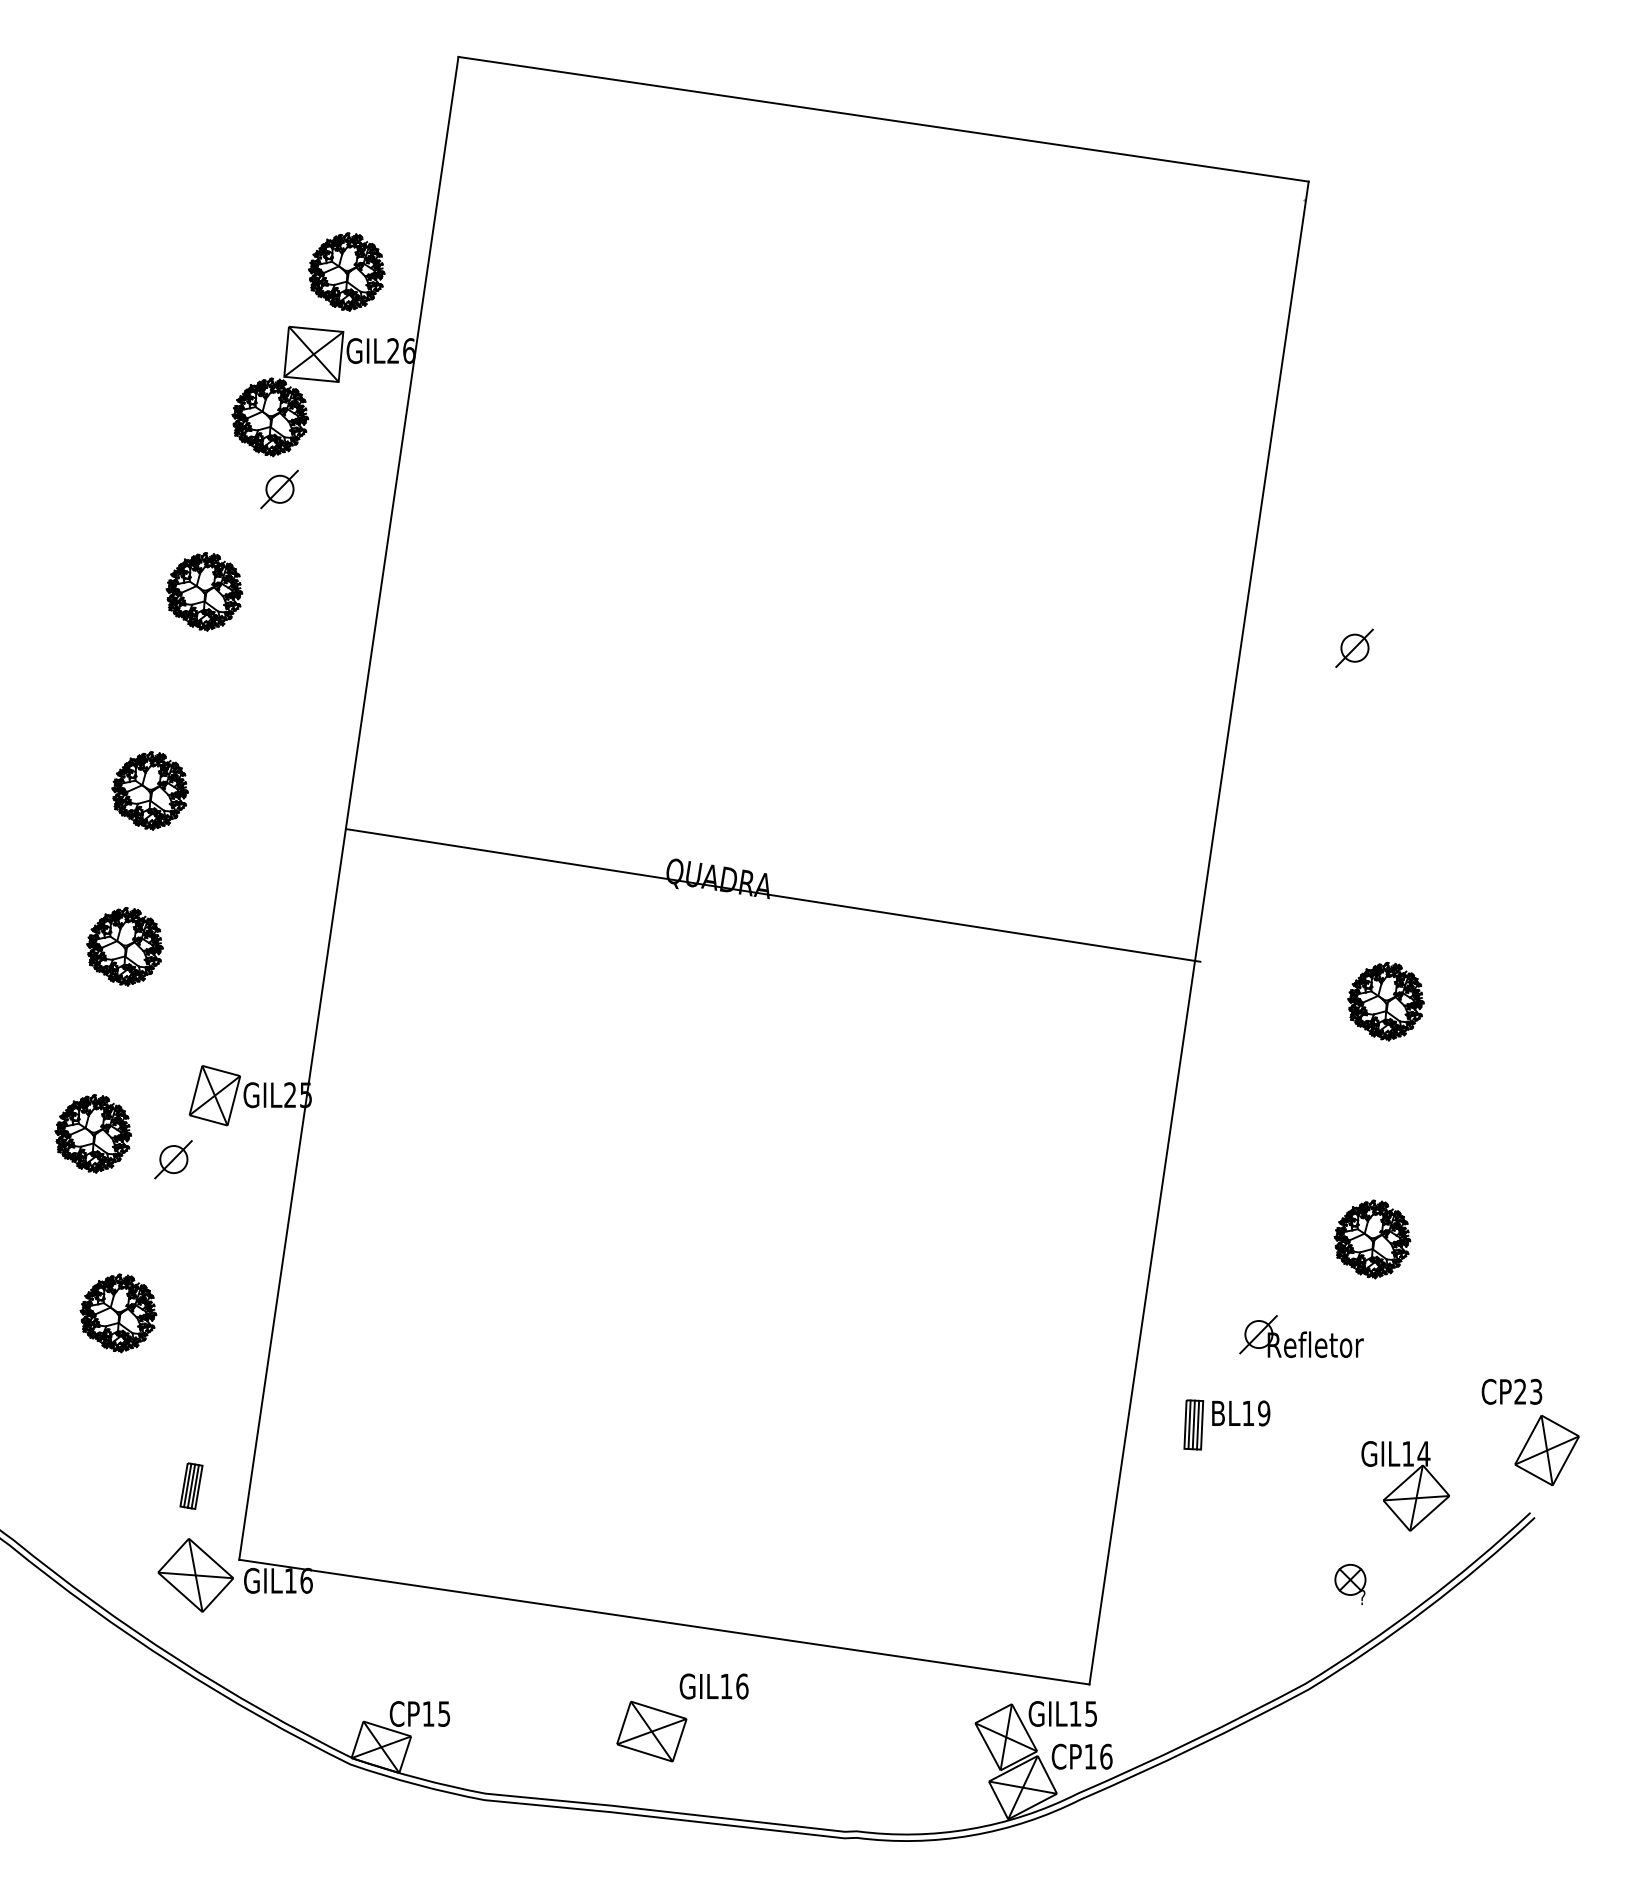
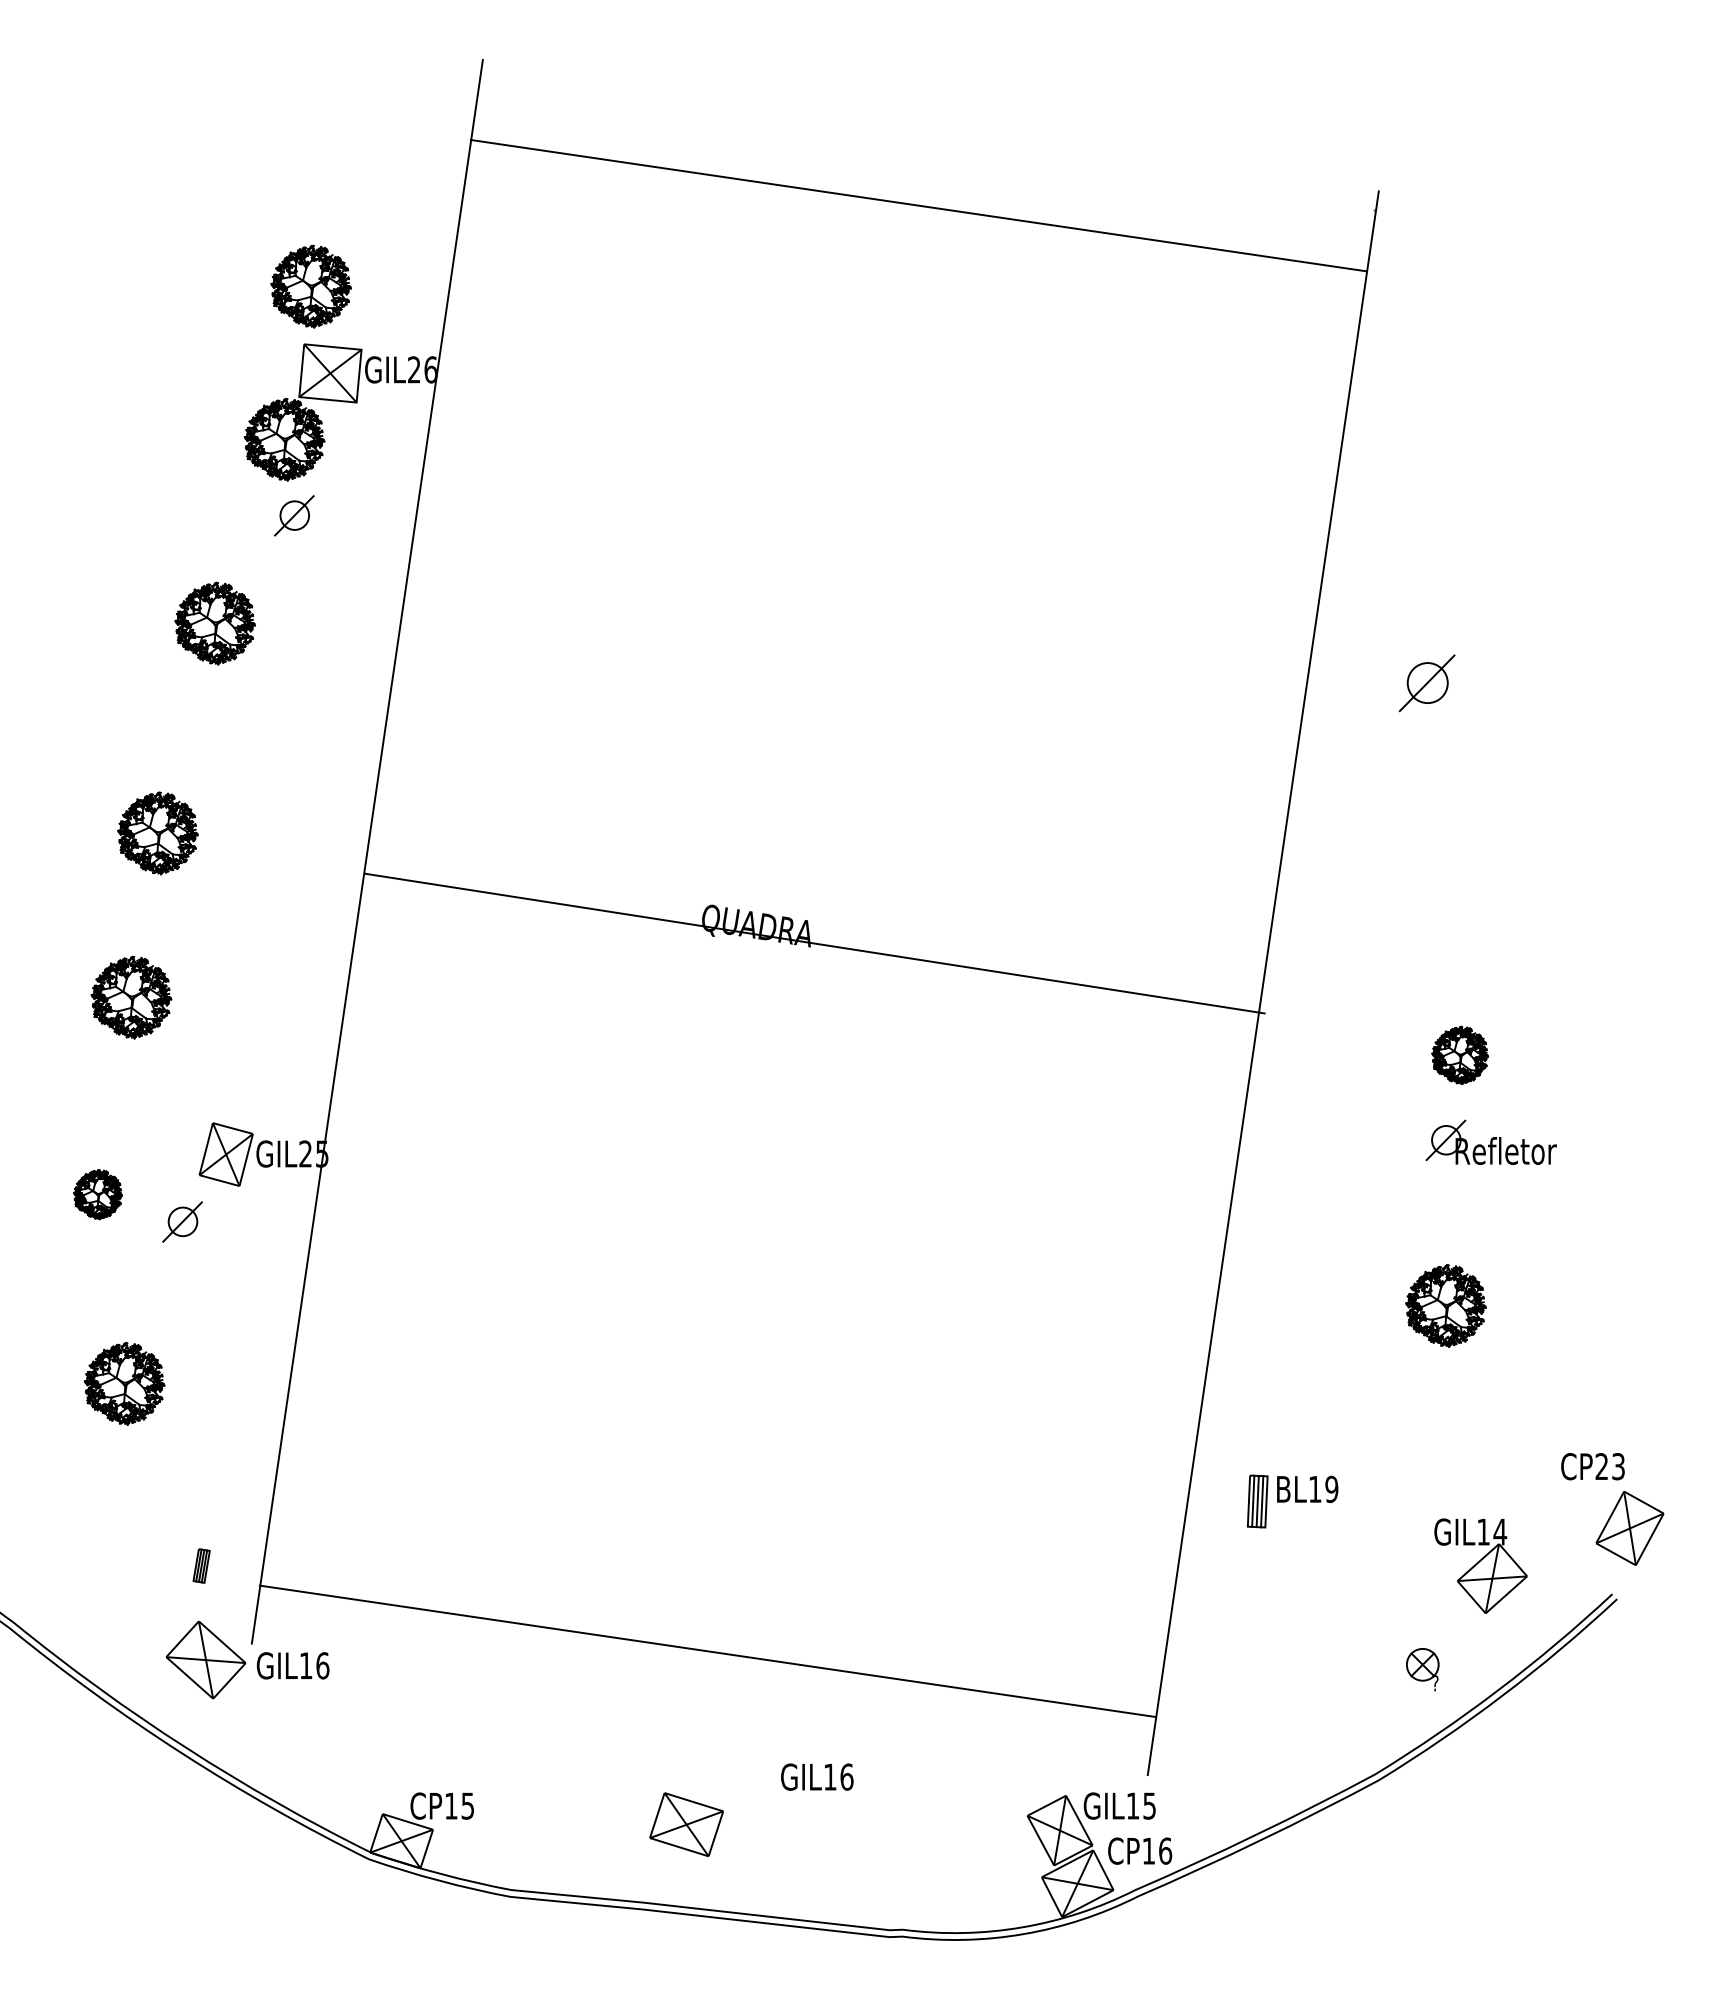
line: (883, 119) -> (918, 205), moved
part: (346, 271) -> (310, 286), moved
part: (1353, 647) -> (1426, 682), size x1.4
part: (1385, 1001) -> (1459, 1055), size x0.7
part: (92, 1133) -> (97, 1194), size x0.6
part: (1300, 1335) -> (1490, 1141), moved
part: (191, 1485) -> (201, 1565), size x0.7
line: (664, 1622) -> (707, 1651), moved
text: (714, 1685) -> (817, 1776), moved

